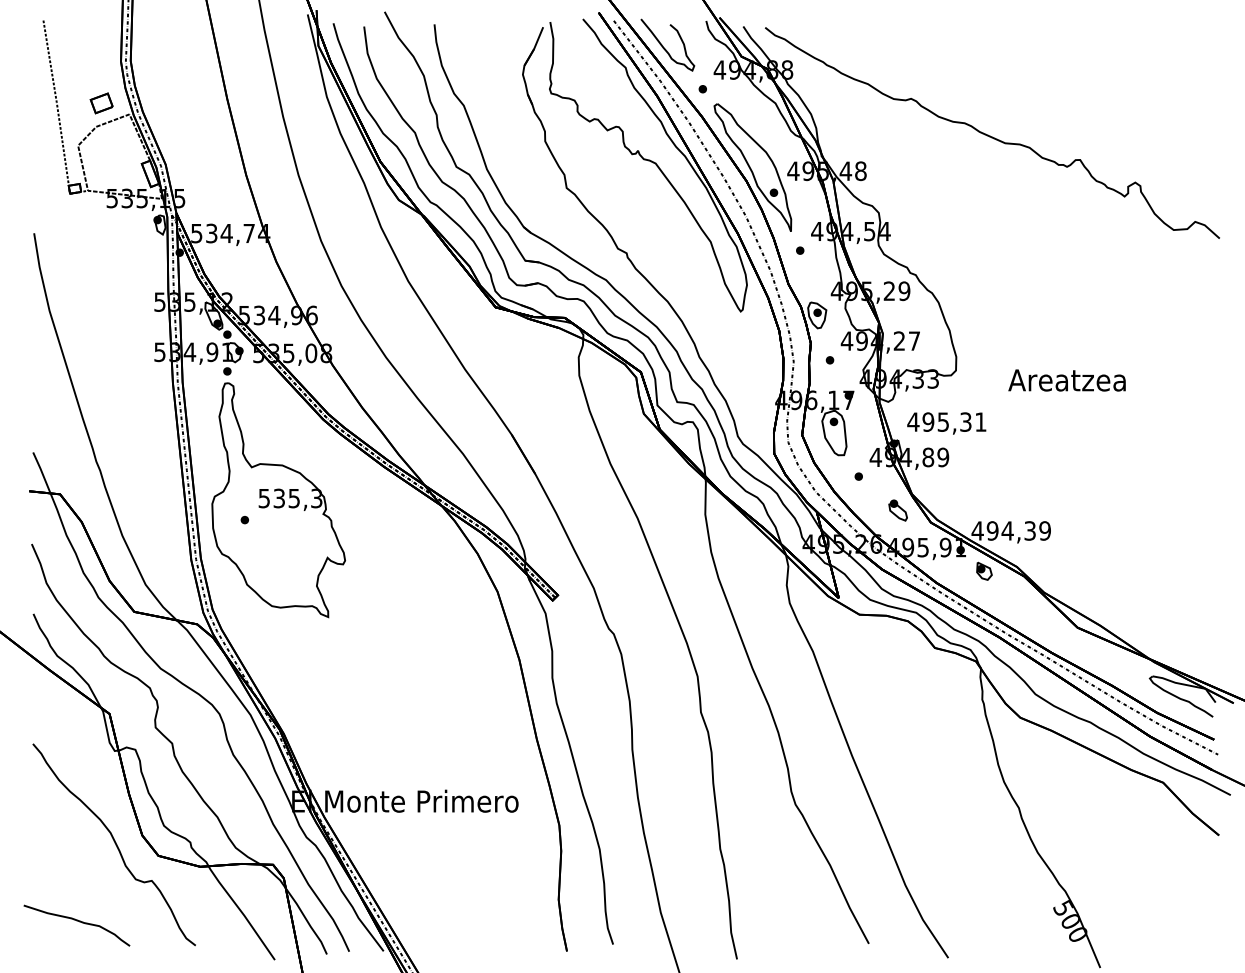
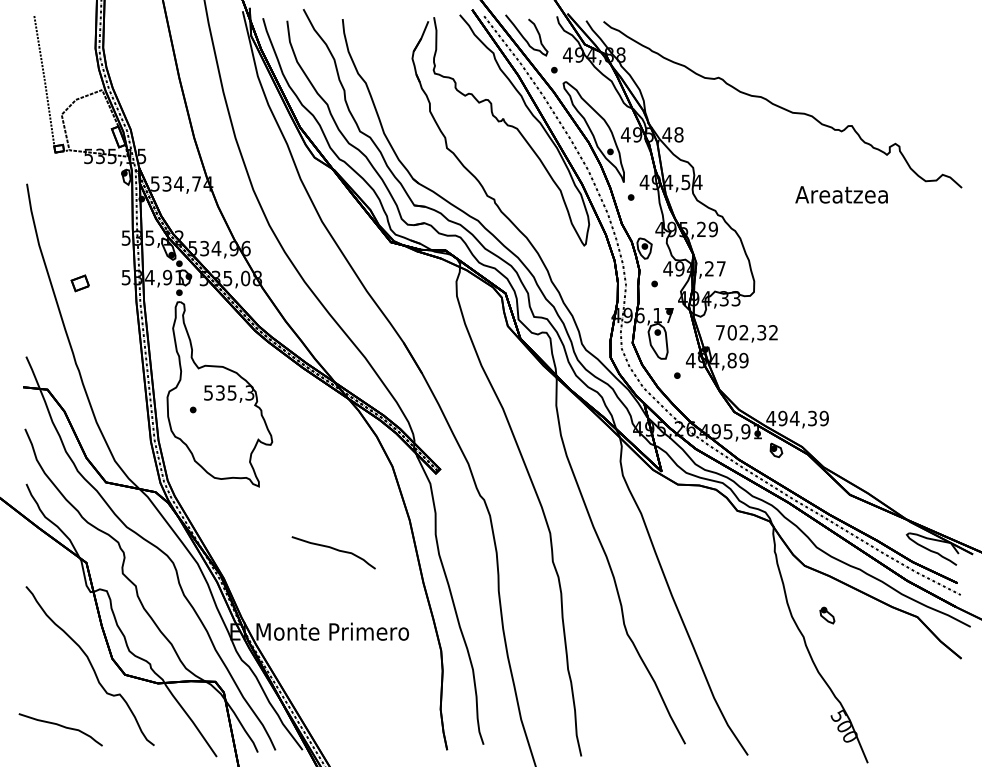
part: (100, 103) -> (79, 283), moved
text: (1066, 379) -> (841, 194), moved
text: (946, 421) -> (746, 332), 495,31 -> 702,32
part: (898, 510) -> (827, 615), moved
curve: (425, 698) -> (335, 550), added

